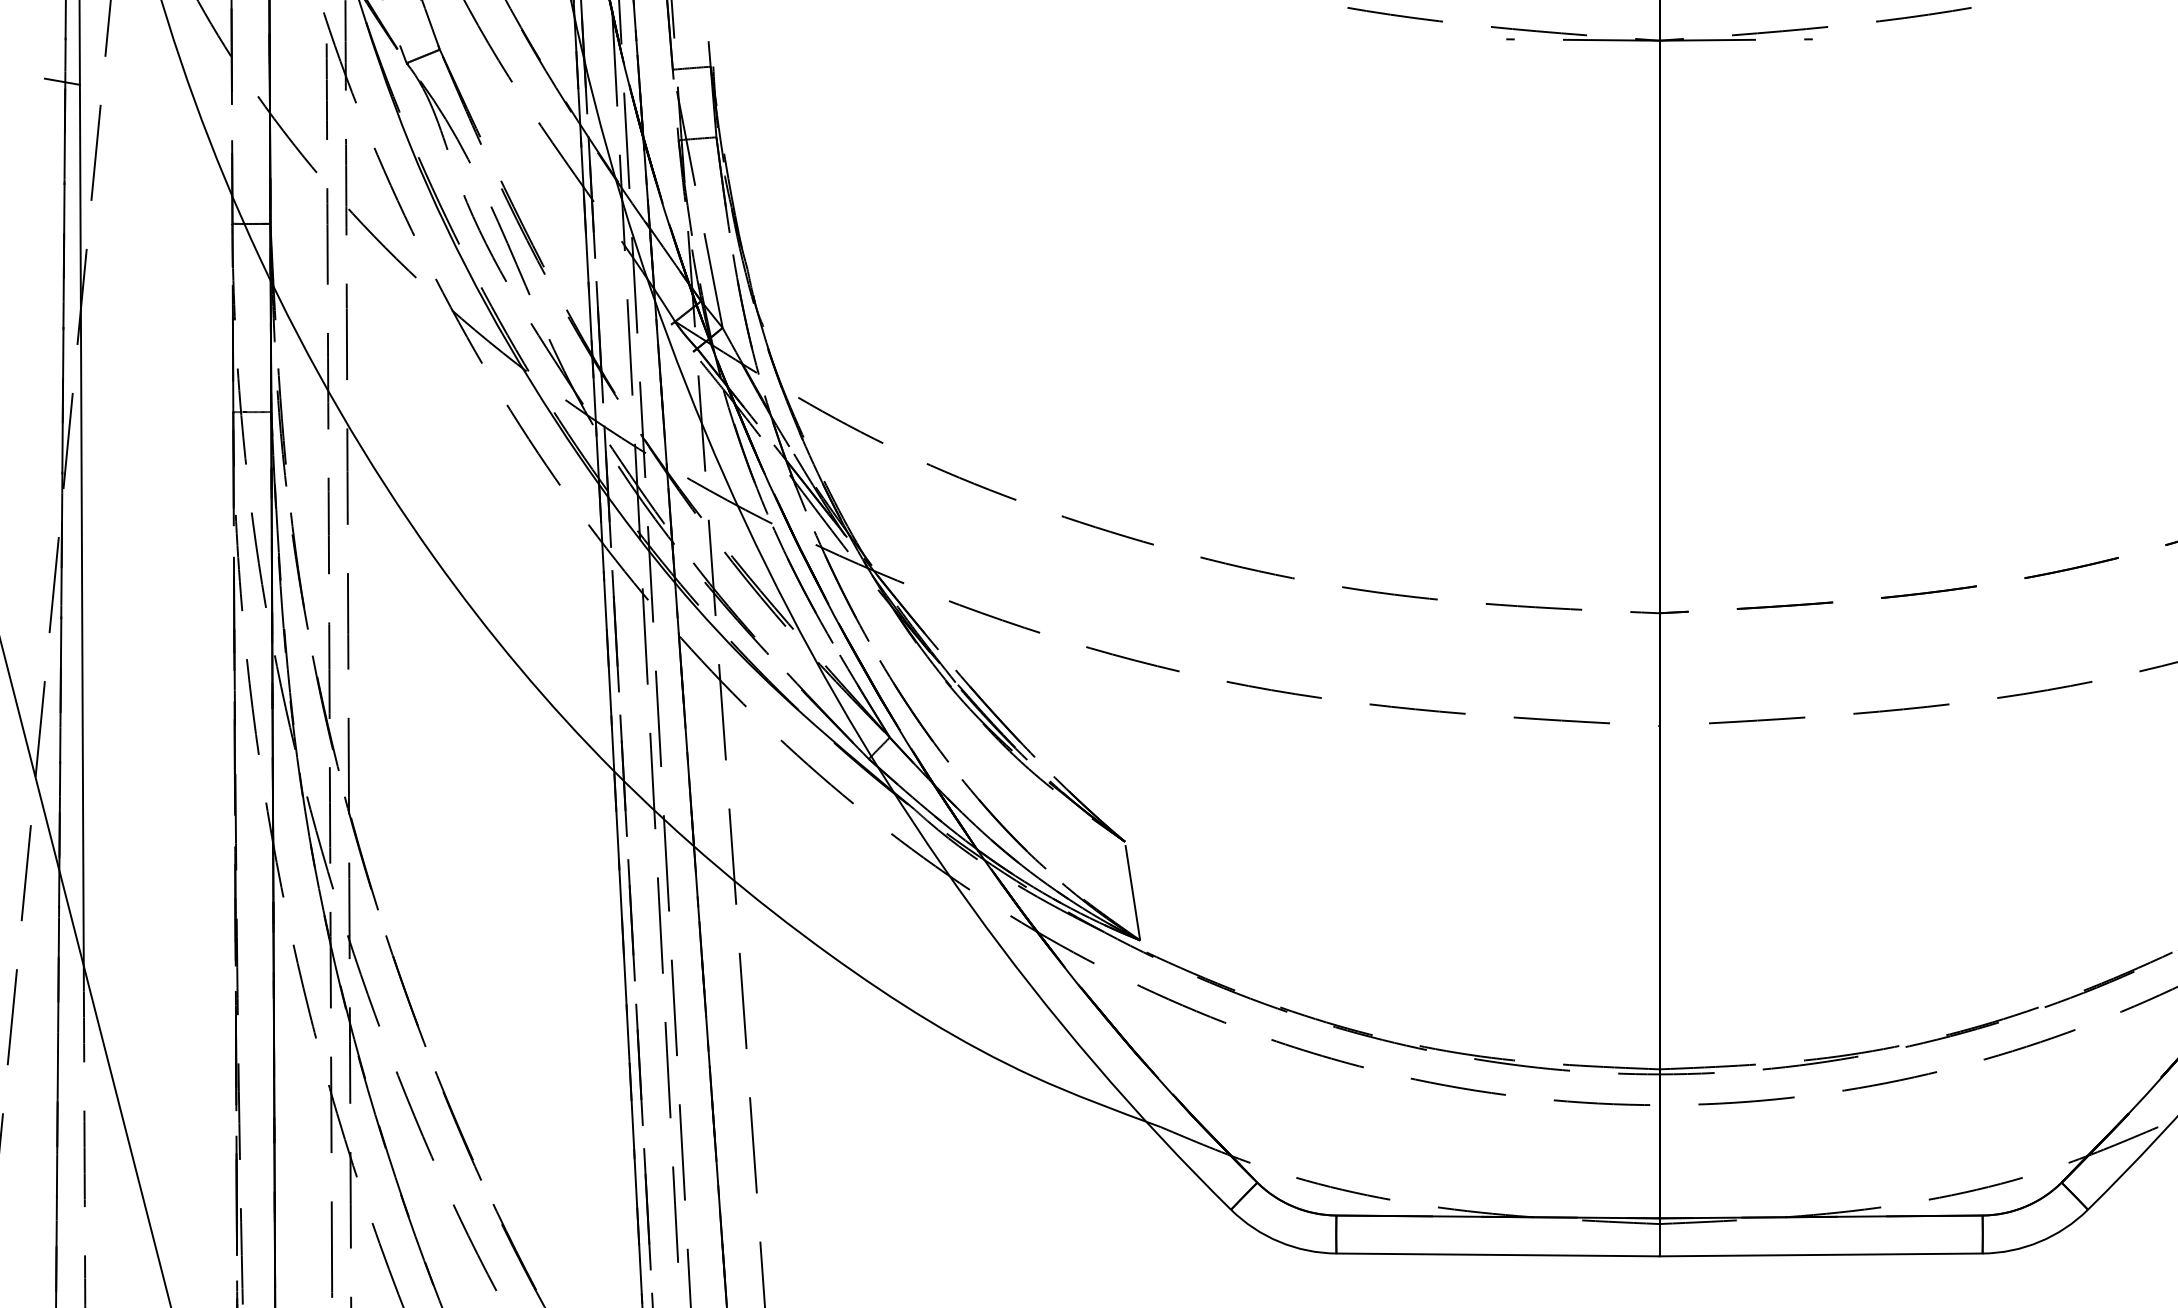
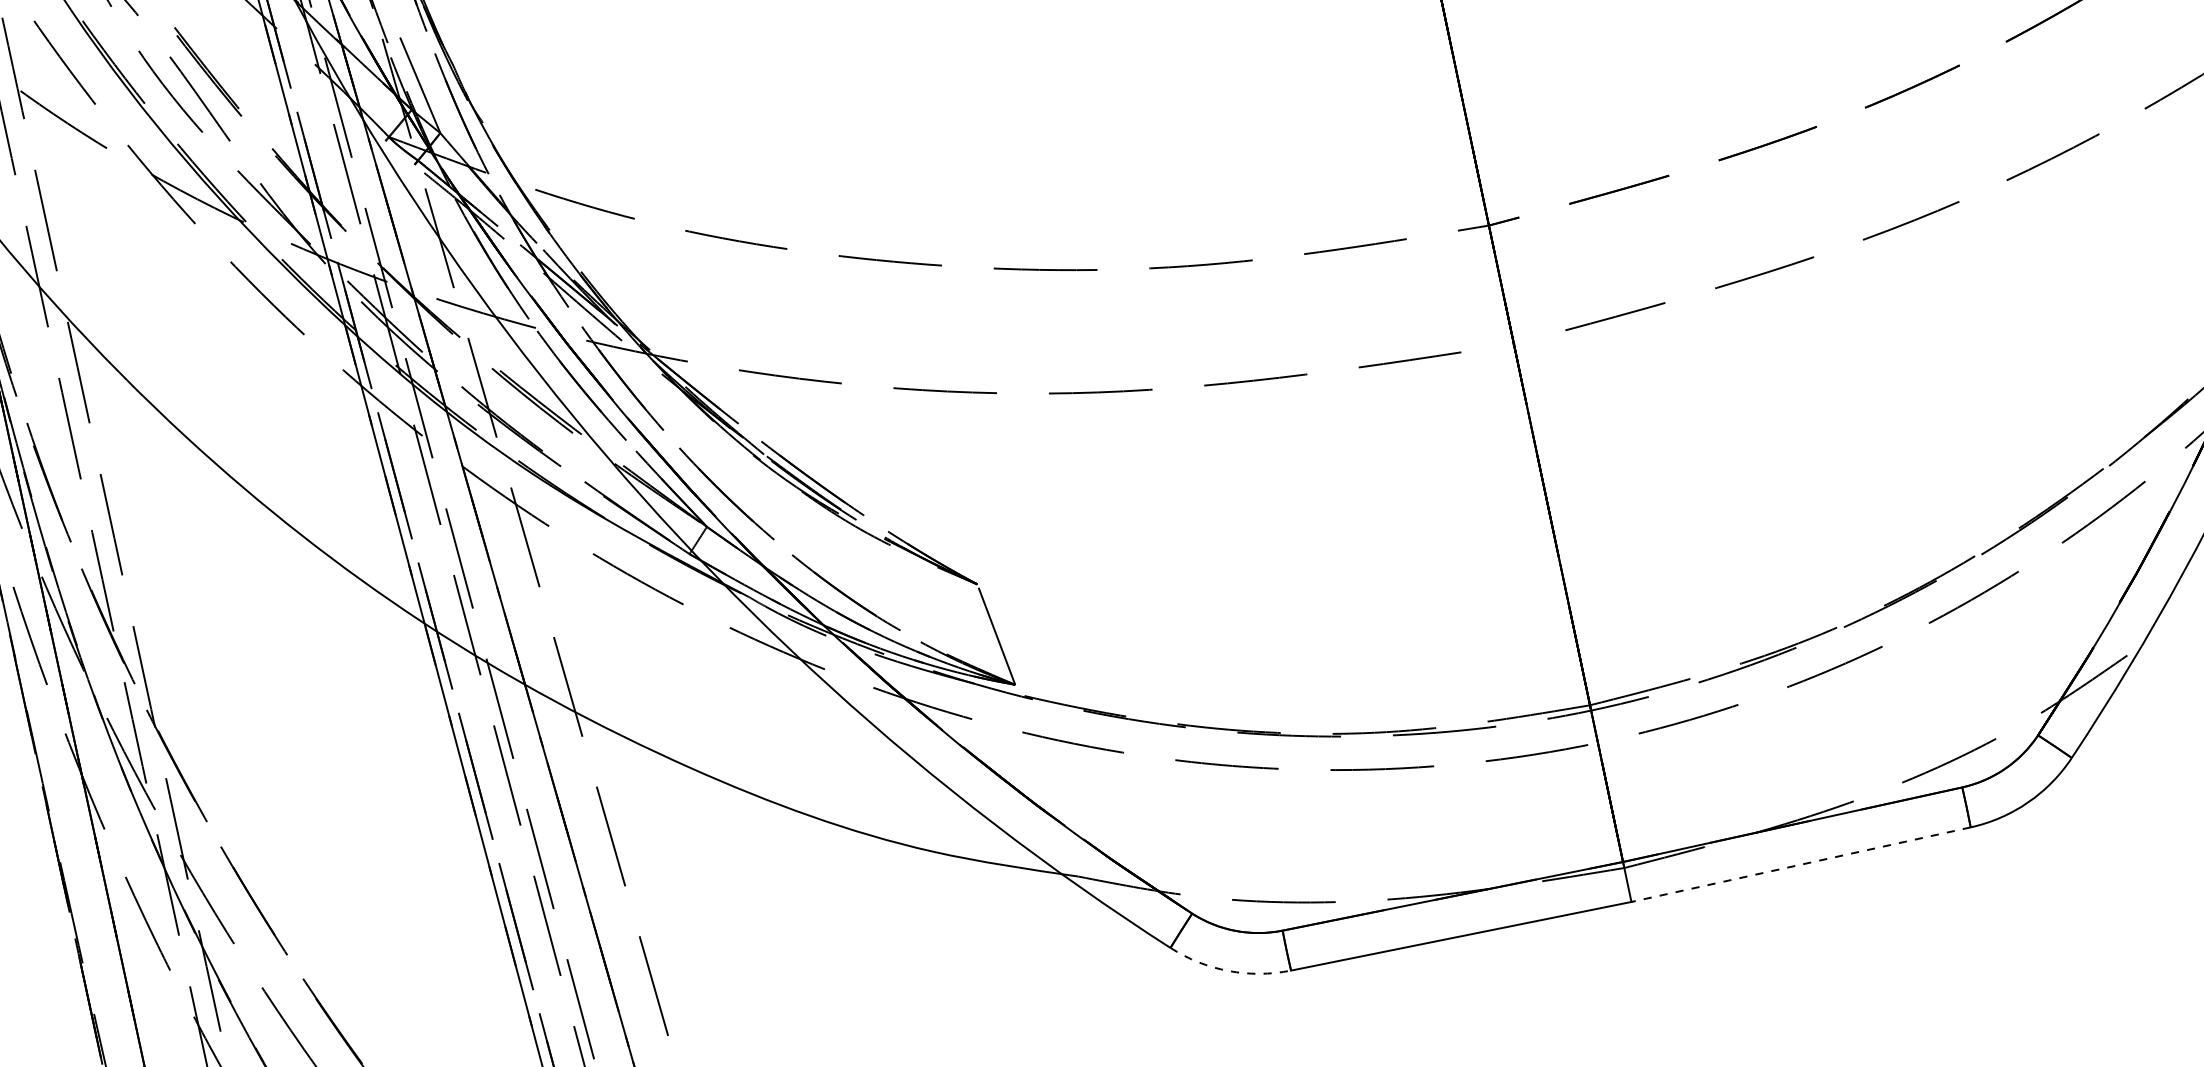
arc: (1279, 1241) -> (1228, 970), solid -> dashed
line: (1821, 1254) -> (1801, 864), solid -> dashed

